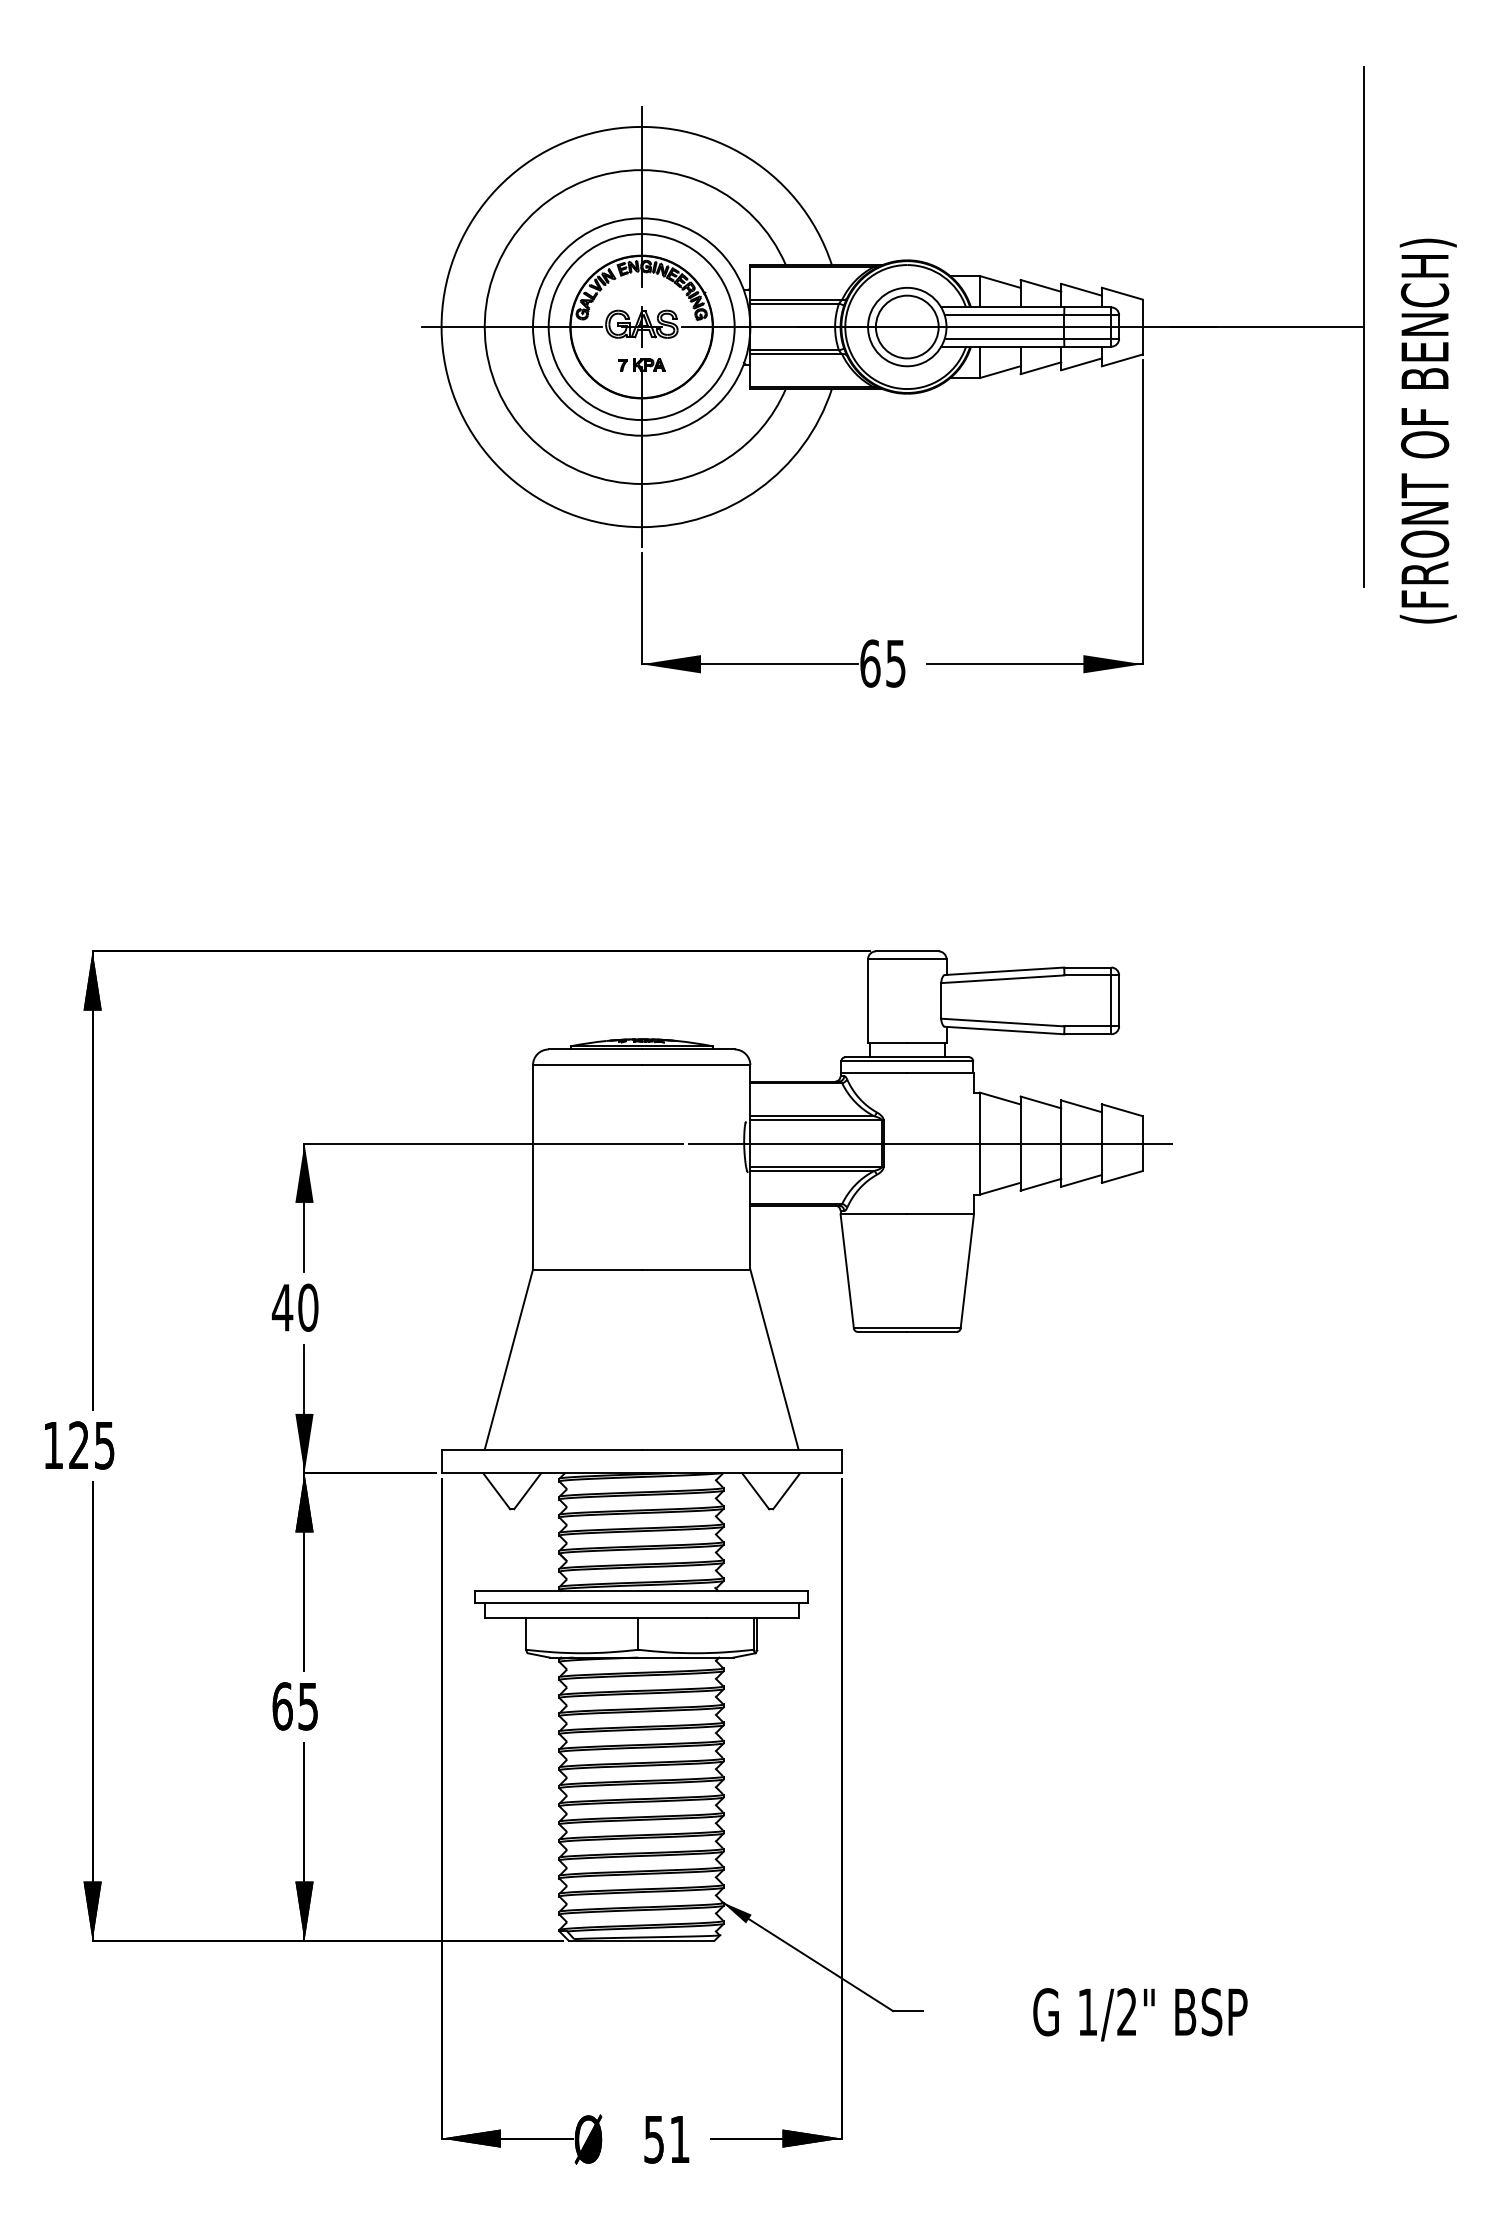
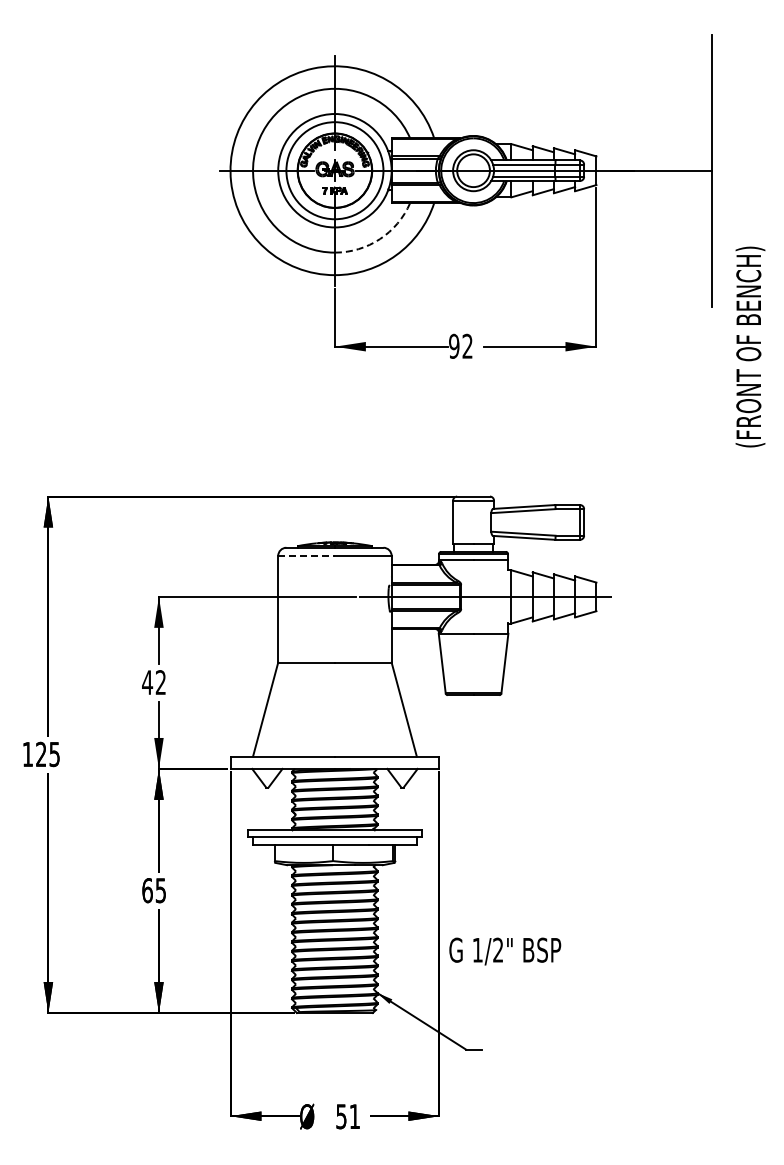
text: (1428, 430) -> (750, 346), moved
arc: (727, 458) -> (379, 239), solid -> dashed
text: (882, 661) -> (460, 345), 65 -> 92
line: (589, 1064) -> (307, 555), solid -> dashed
text: (307, 1307) -> (160, 682), 40 -> 42
text: (1140, 2014) -> (505, 951), moved

